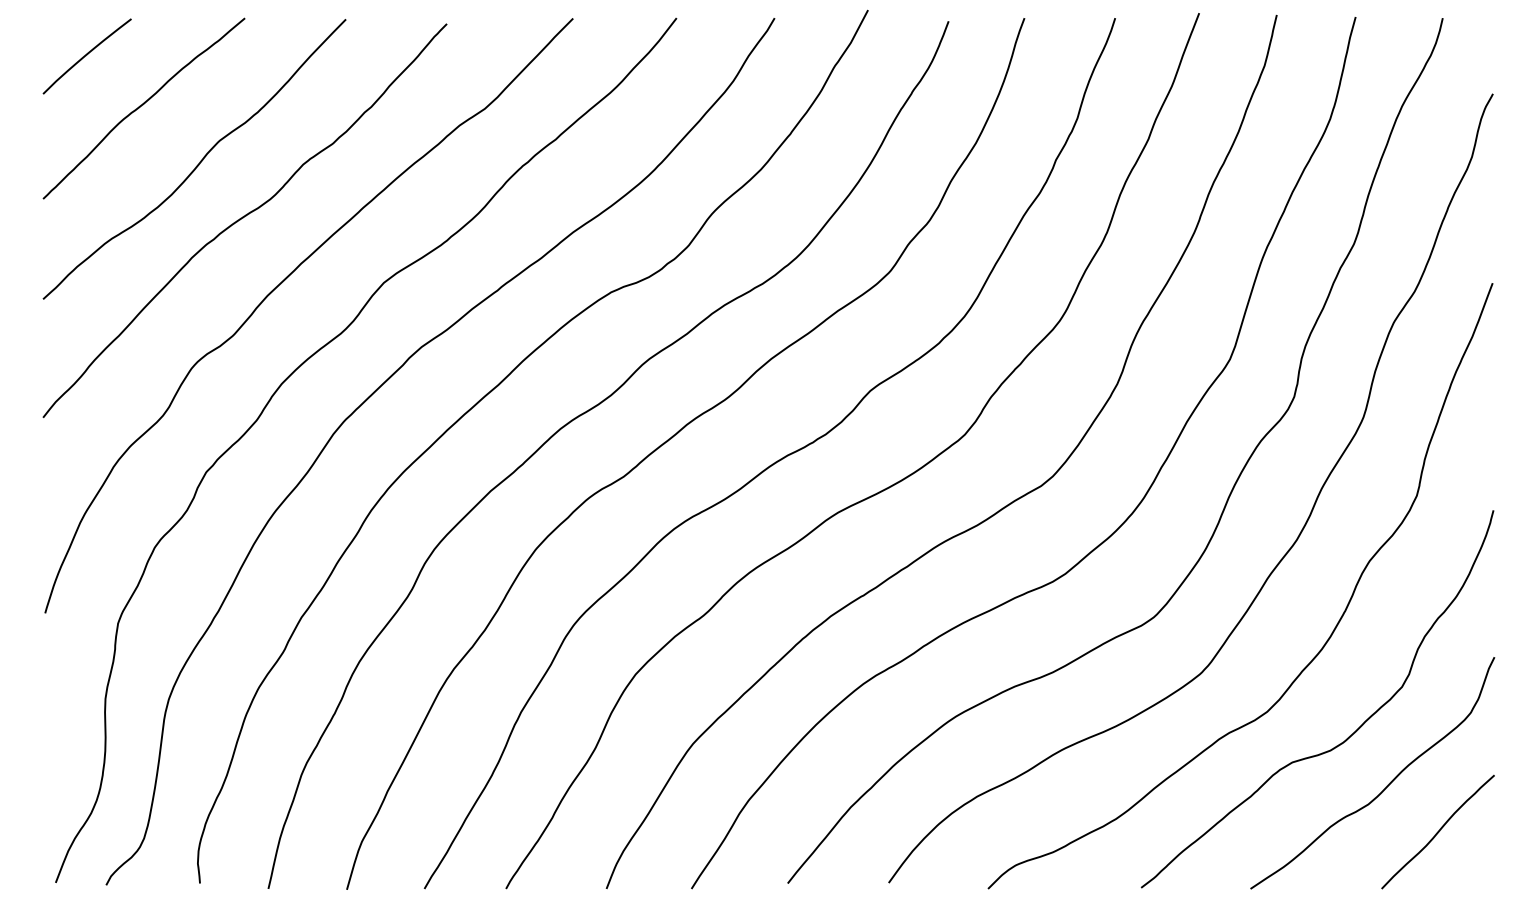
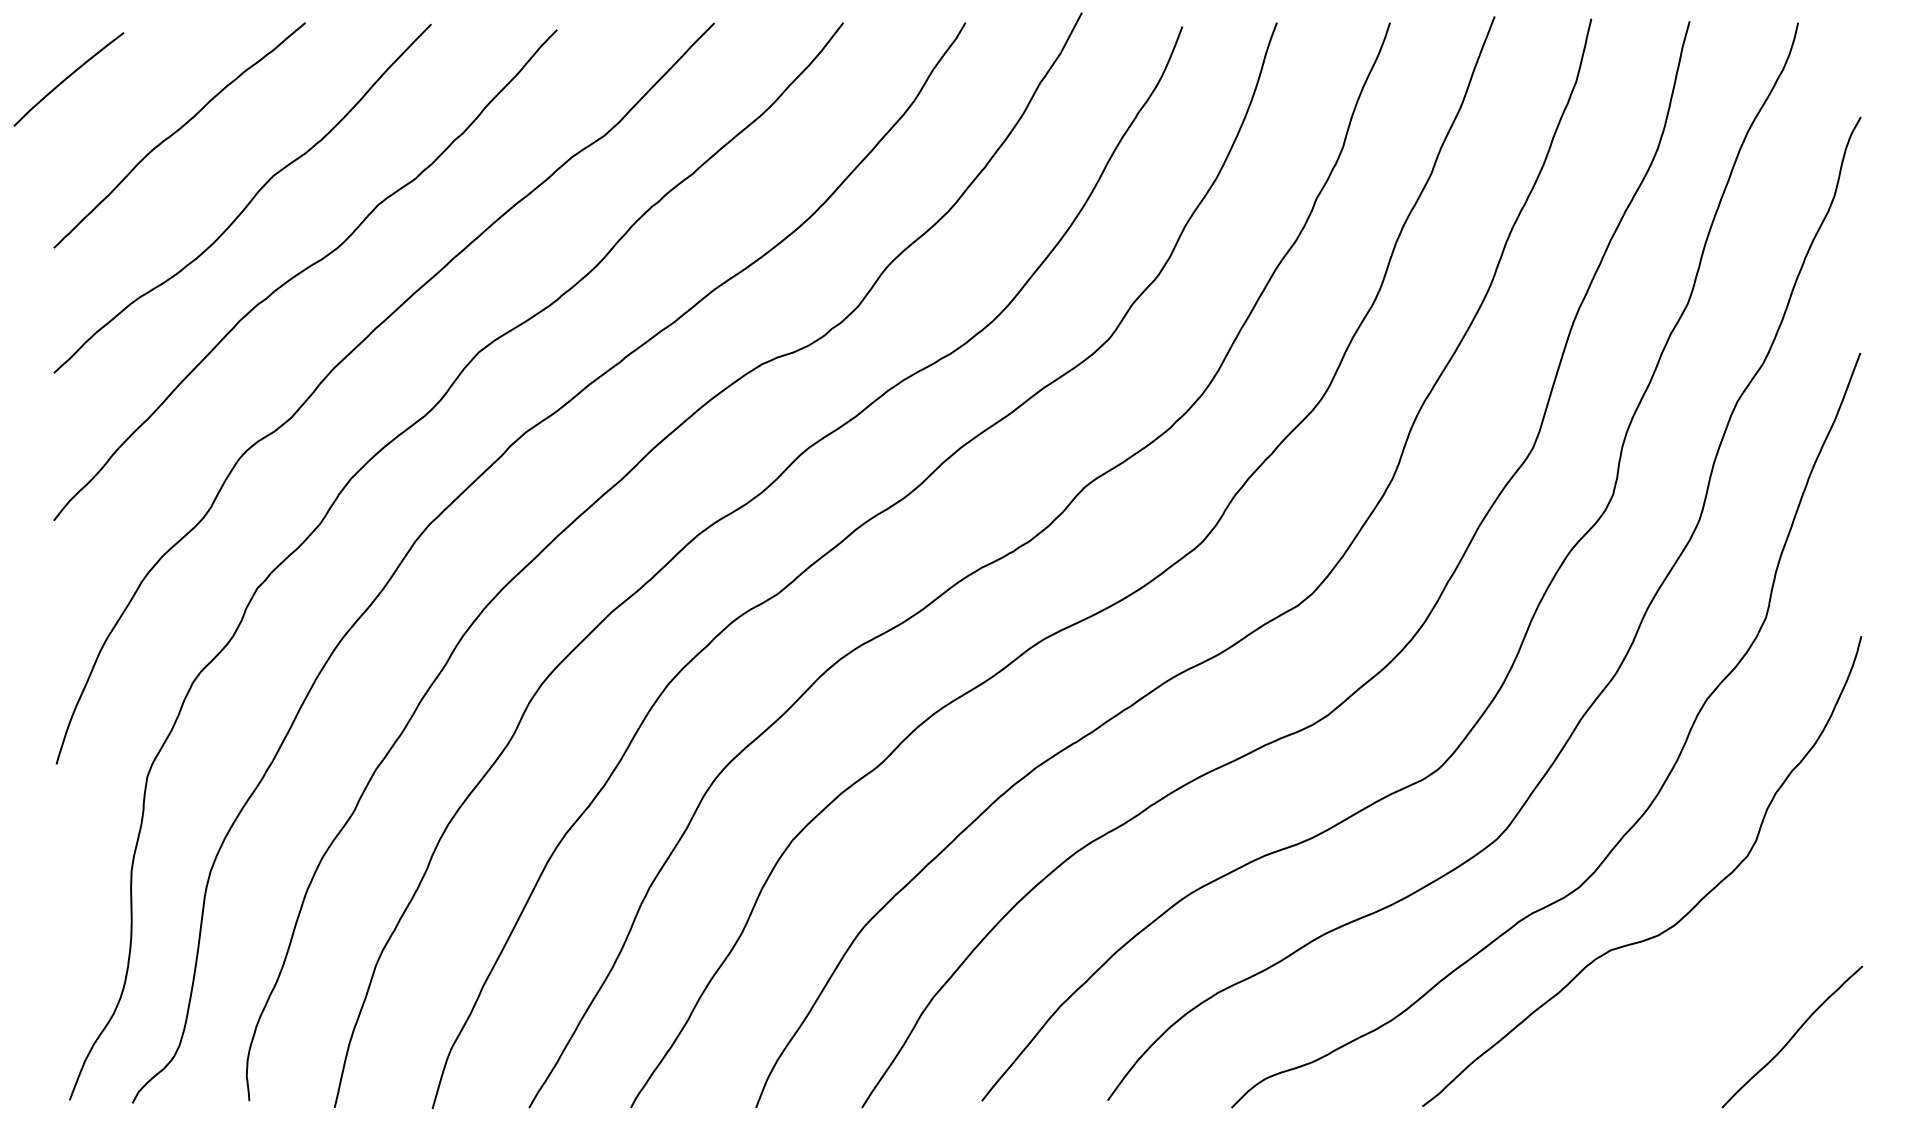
curve: (86, 55) -> (68, 78), moved
curve: (1386, 786) -> (1727, 980), removed

